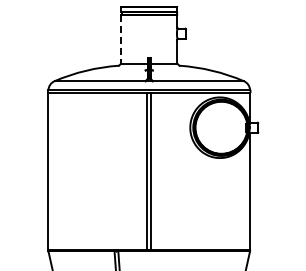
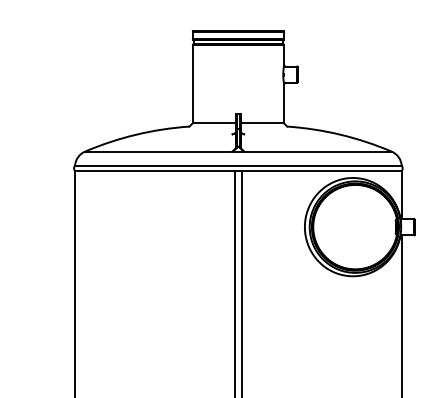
line: (121, 40) -> (193, 85), dashed -> solid

